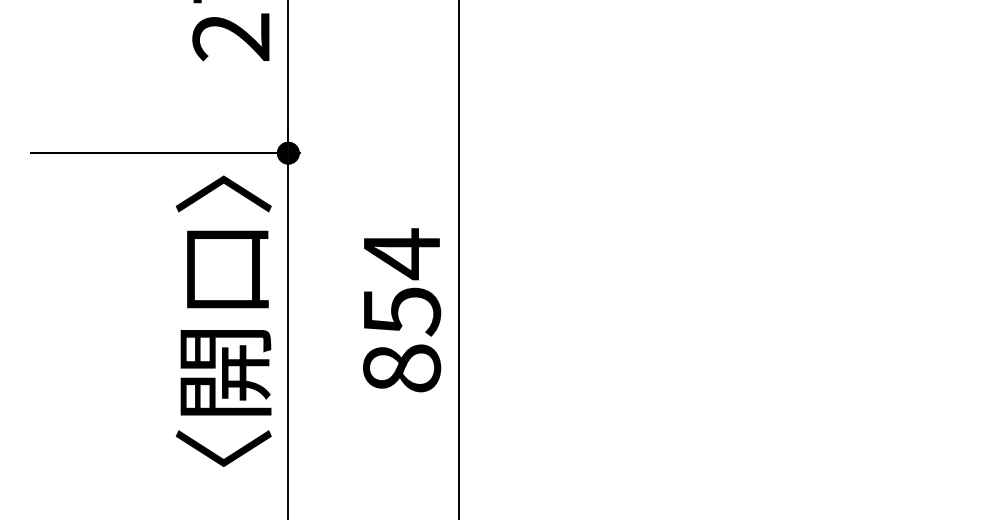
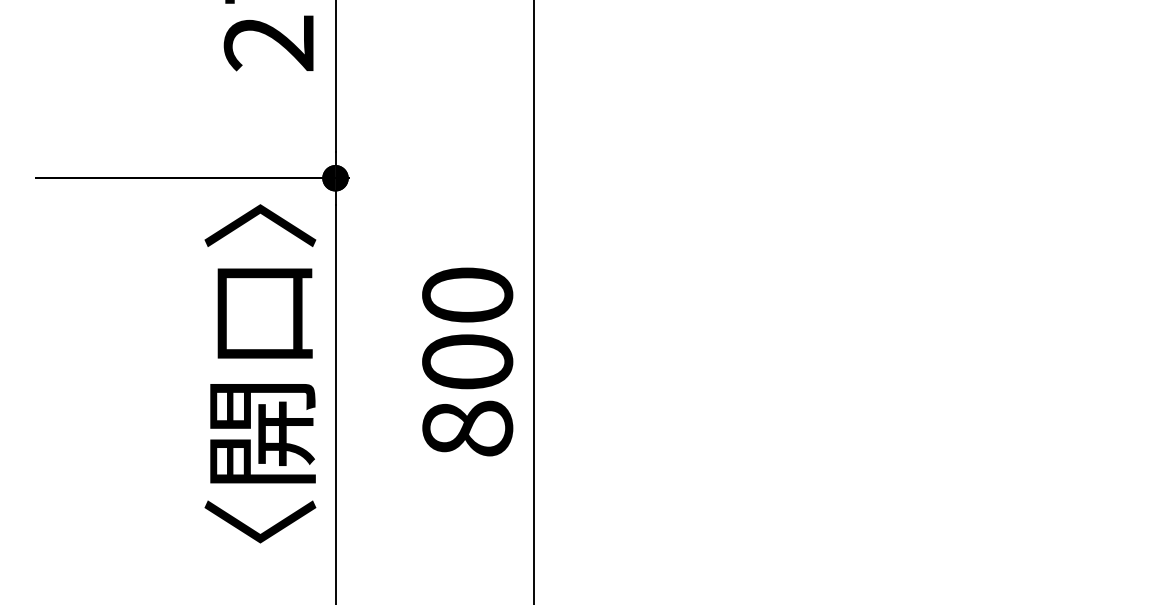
text: (401, 282) -> (467, 328), 854 -> 800

